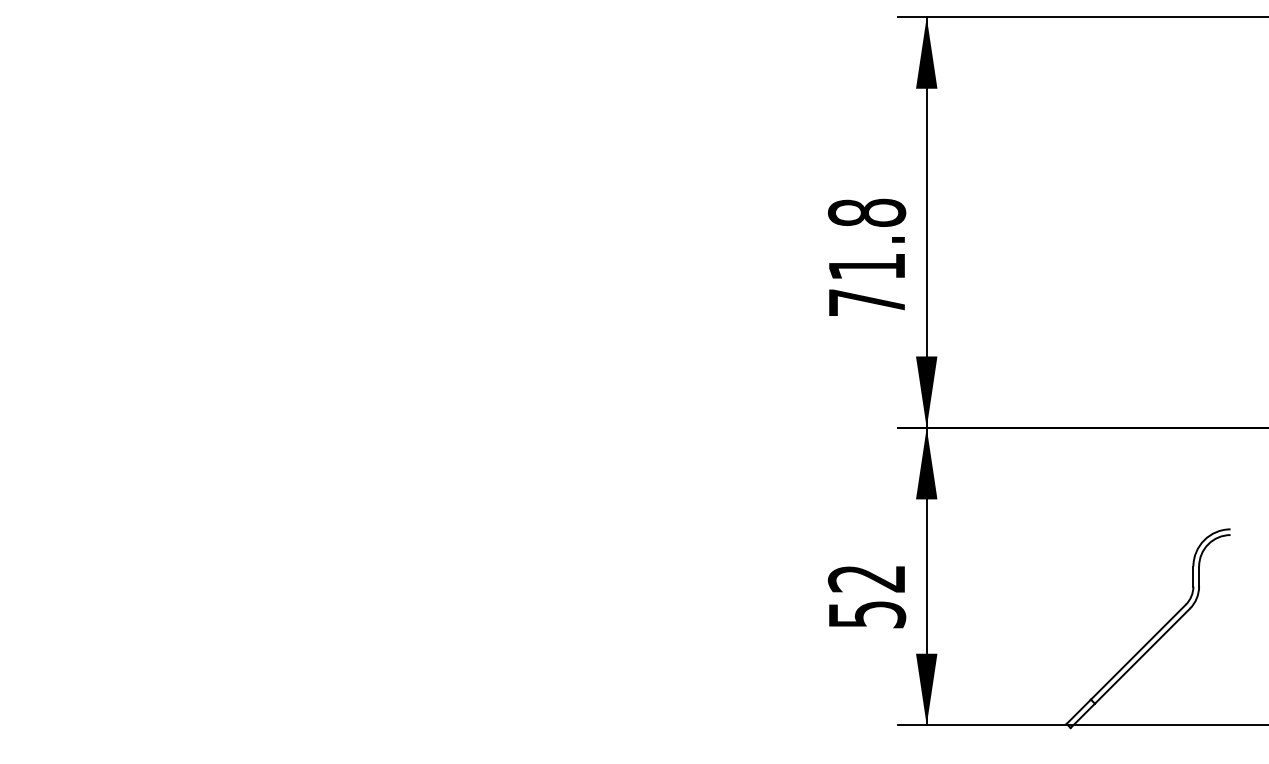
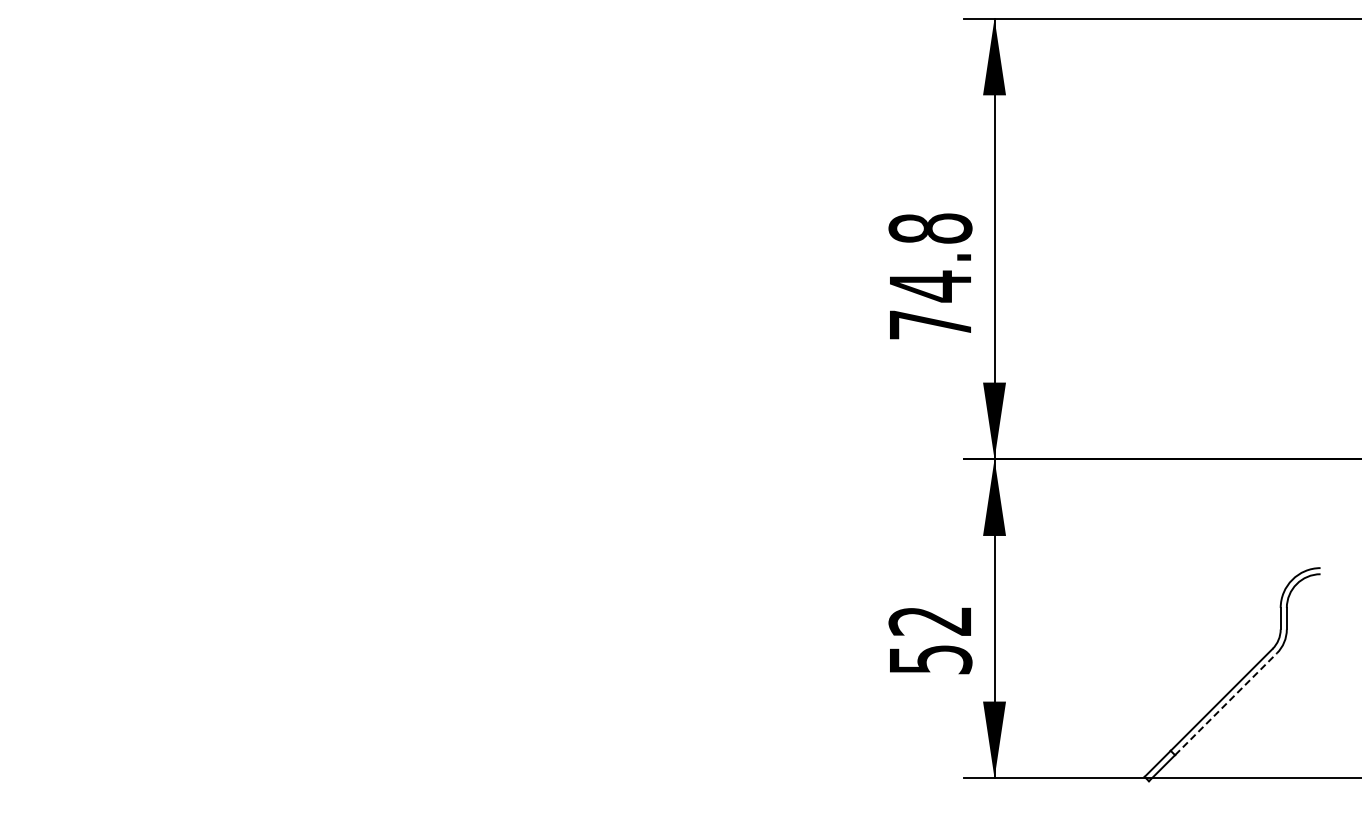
text: (867, 266) -> (930, 286), 71.8 -> 74.8
line: (1142, 655) -> (1226, 703), solid -> dashed

